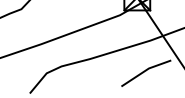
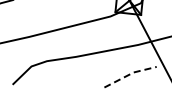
line: (145, 70) -> (130, 74), solid -> dashed

